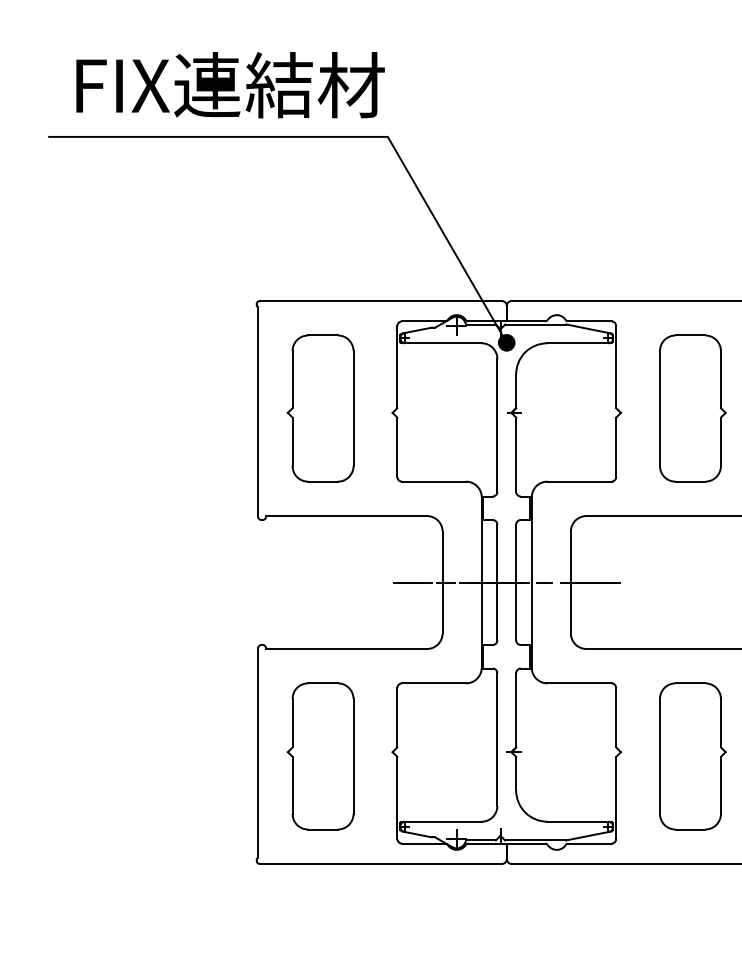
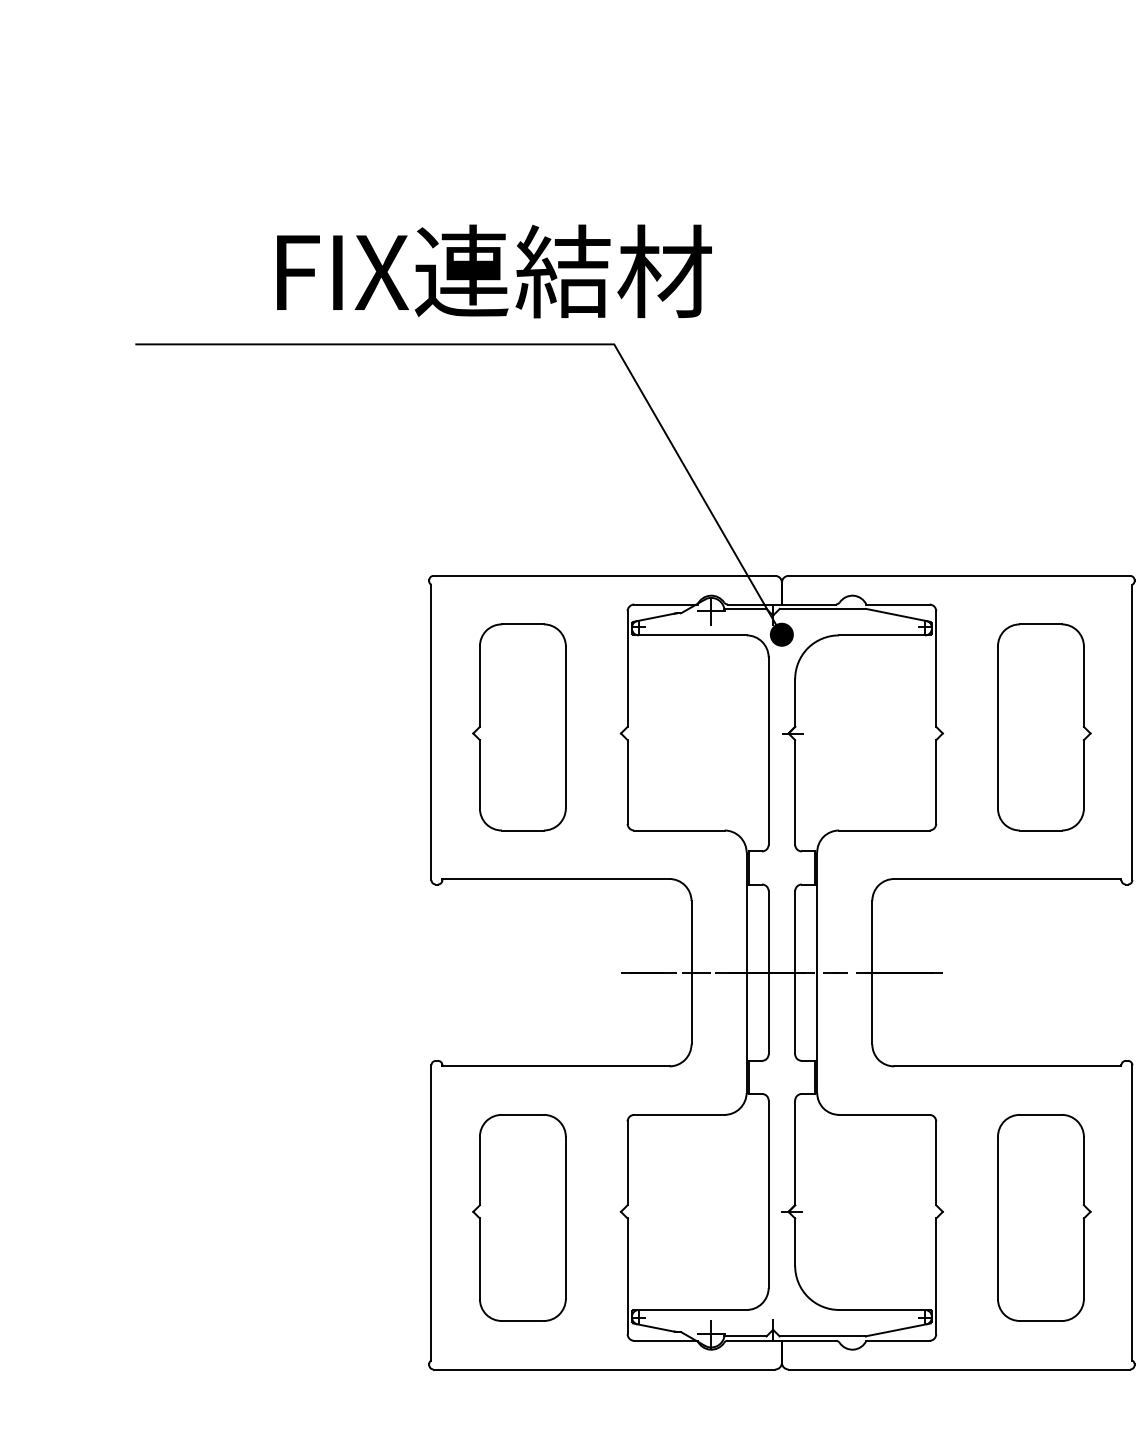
text: (230, 85) -> (494, 271), moved

